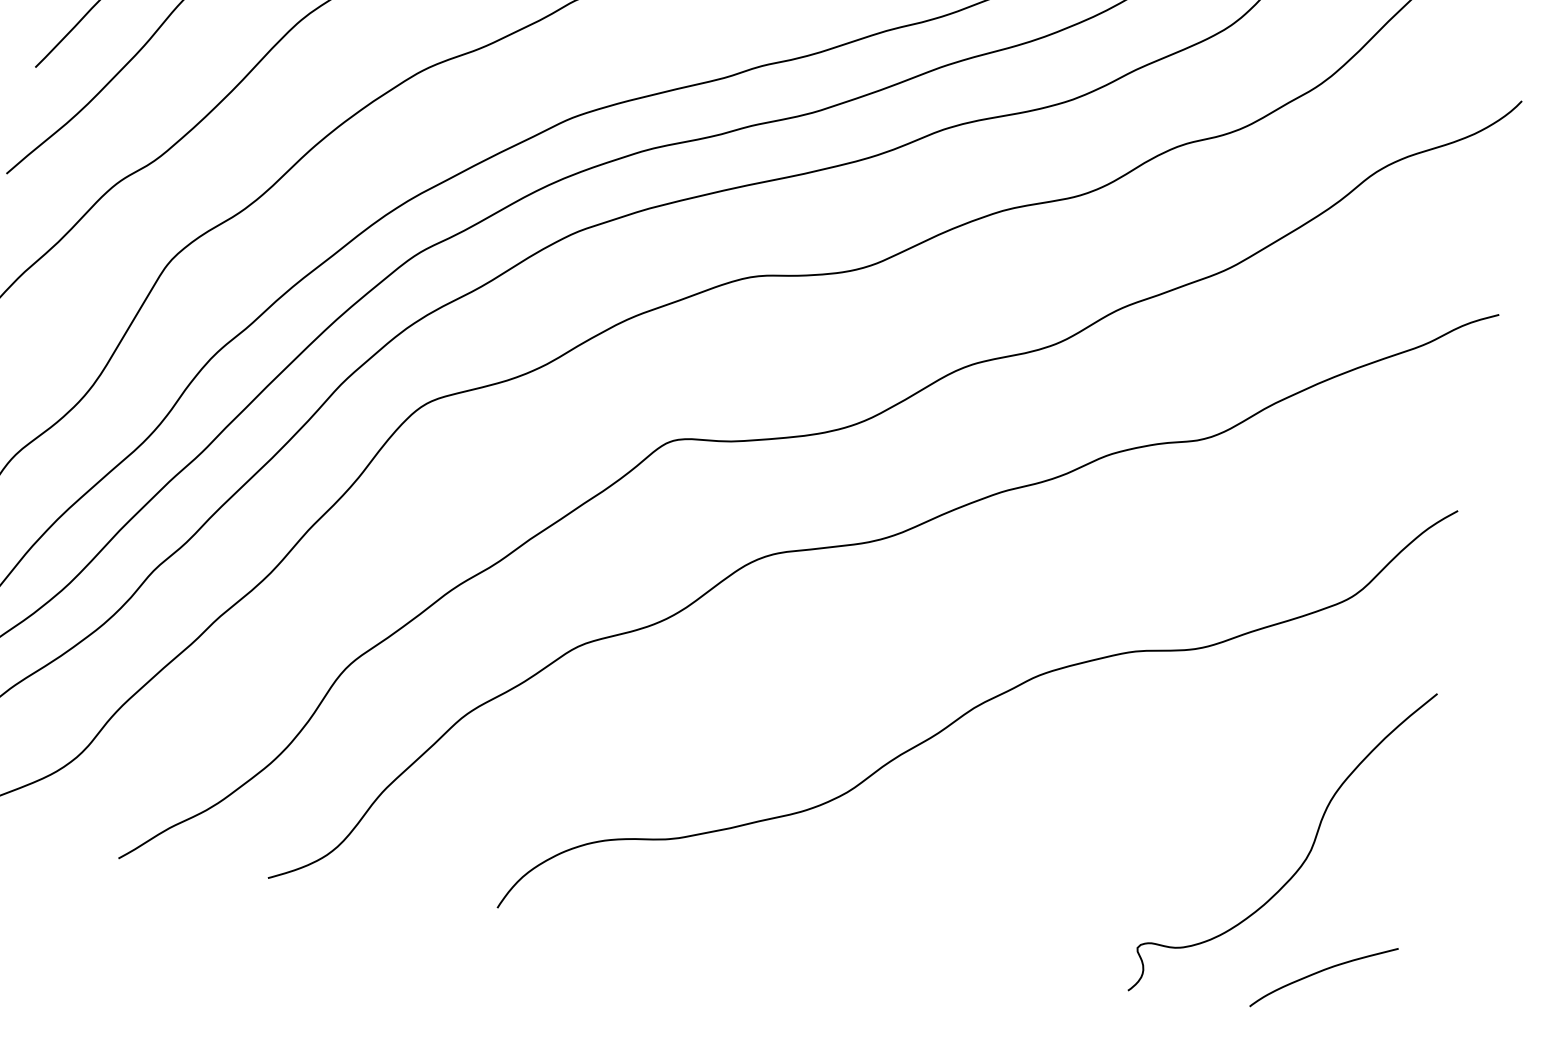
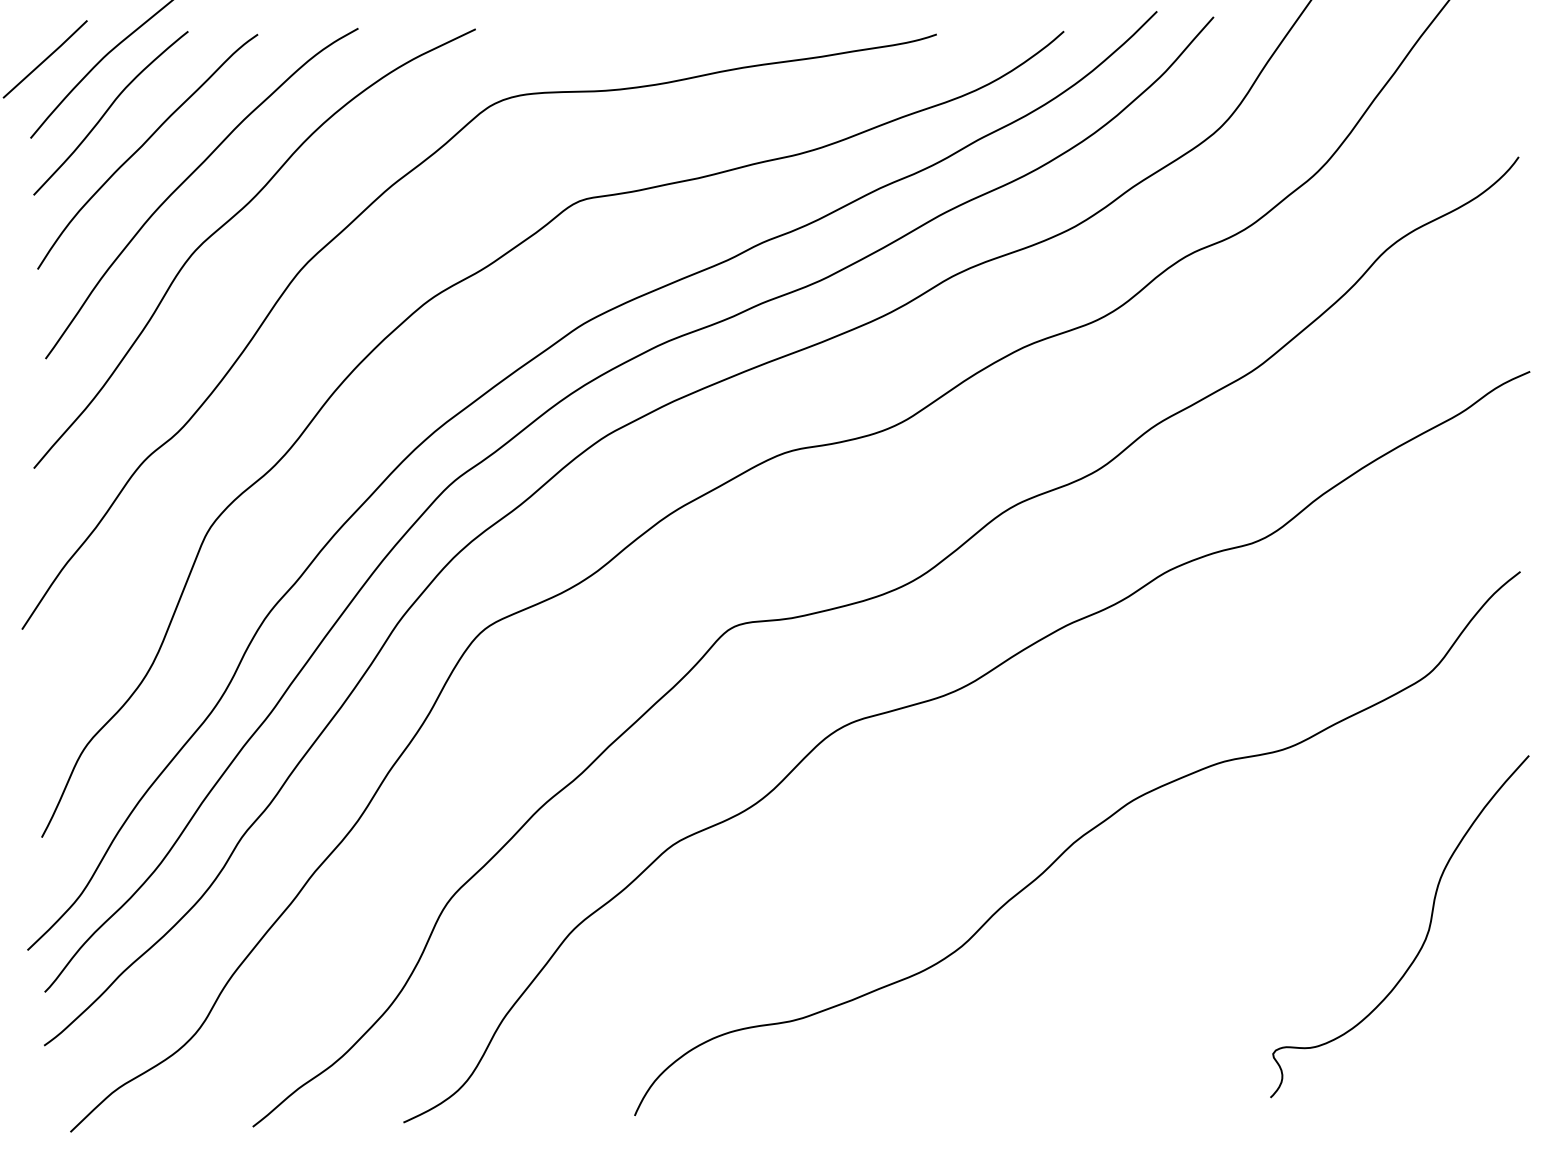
curve: (1322, 971) -> (1459, 1048), removed

